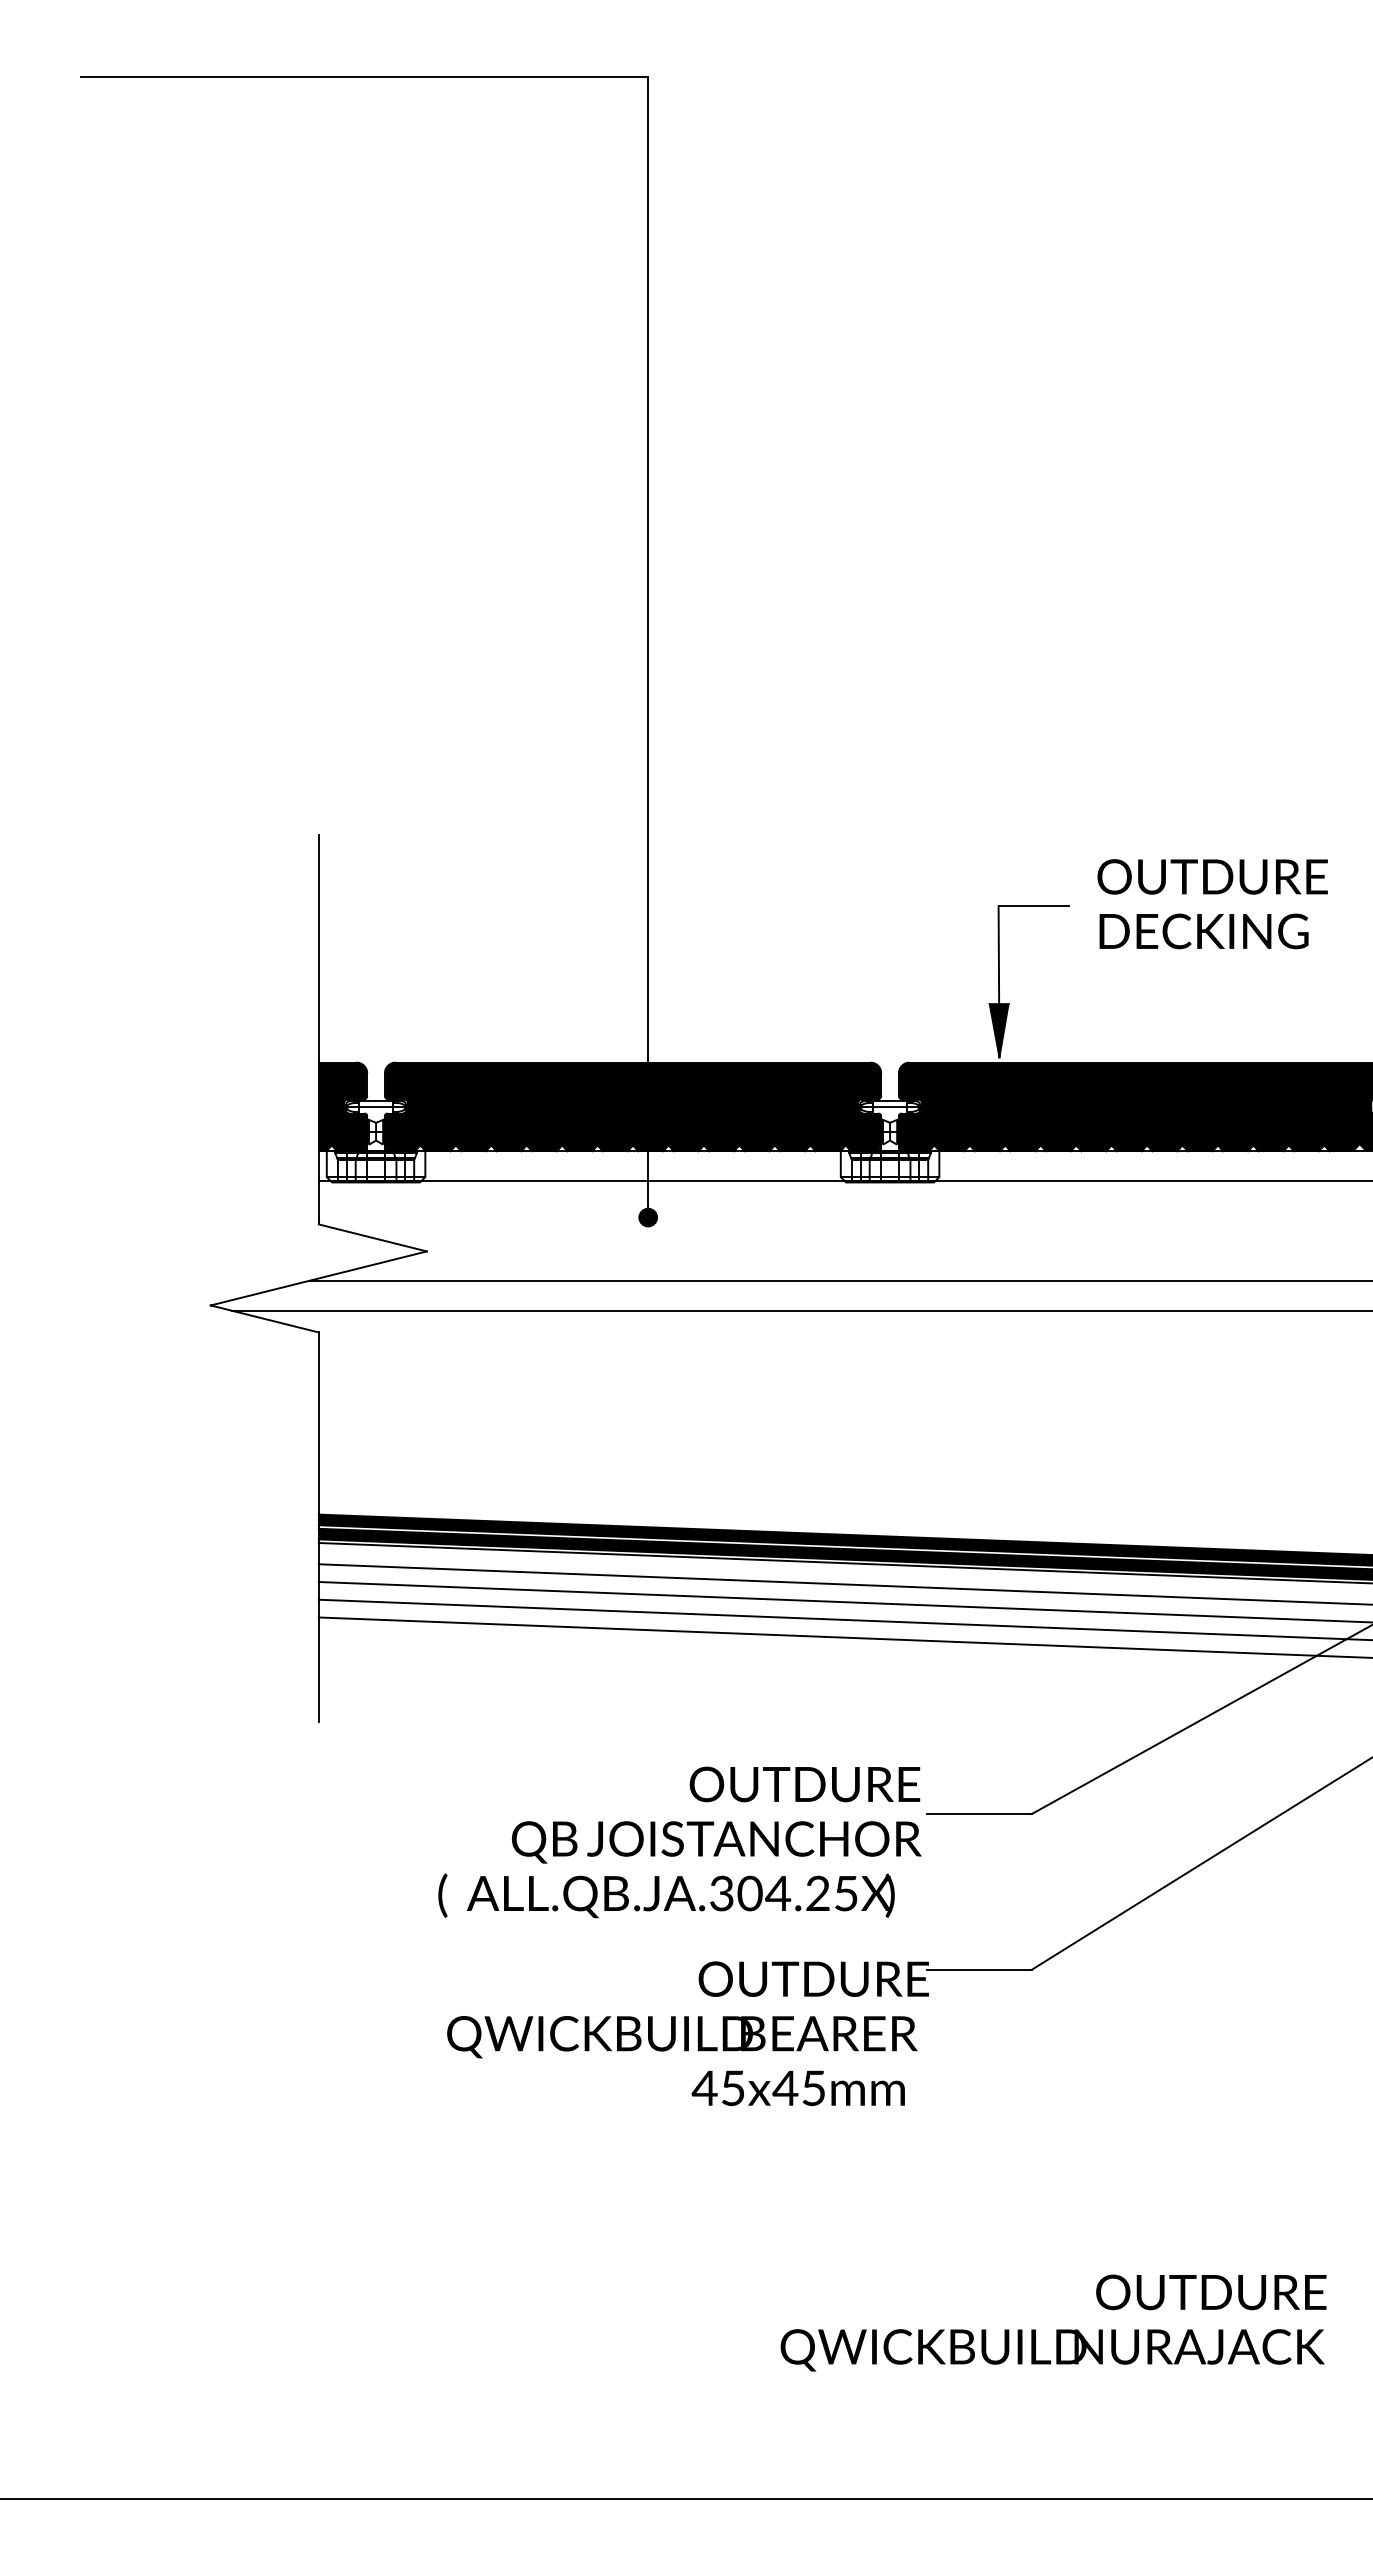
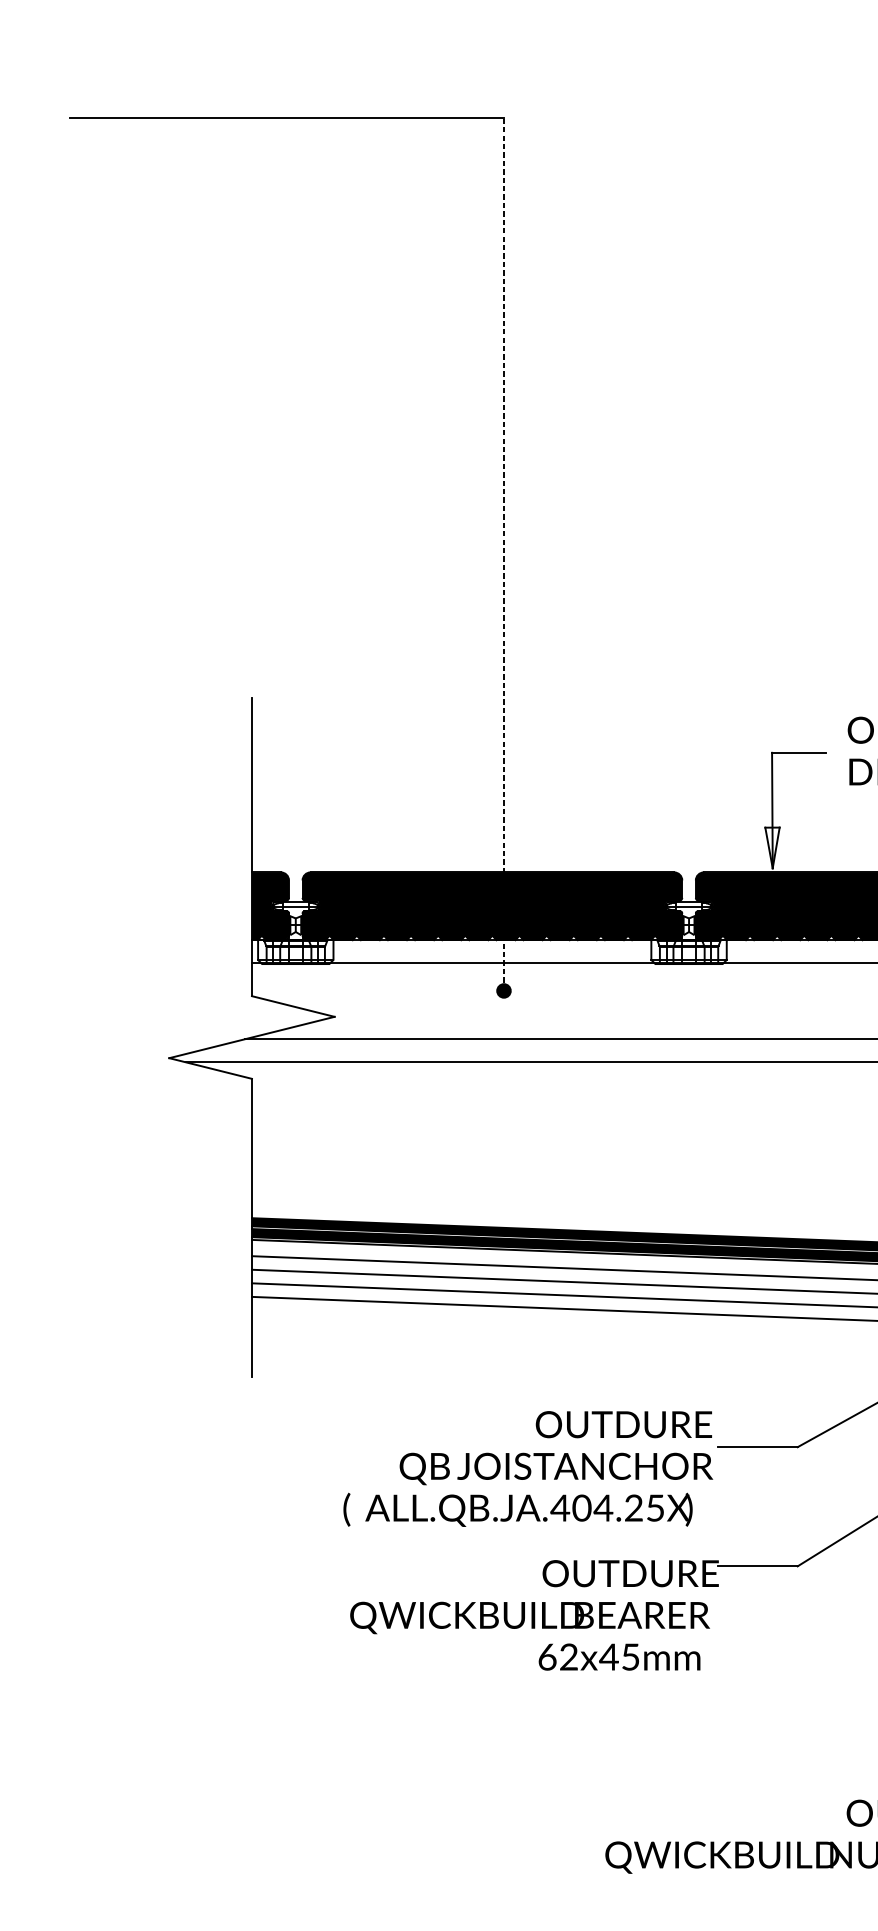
line: (648, 646) -> (504, 554), solid -> dashed
fill: (998, 1030) -> (772, 847), removed
text: (721, 1893) -> (560, 1508), ALL.QB.JA.304.25X -> ALL.QB.JA.404.25X
text: (717, 2087) -> (557, 1656), 45x45mm -> 62x45mm

